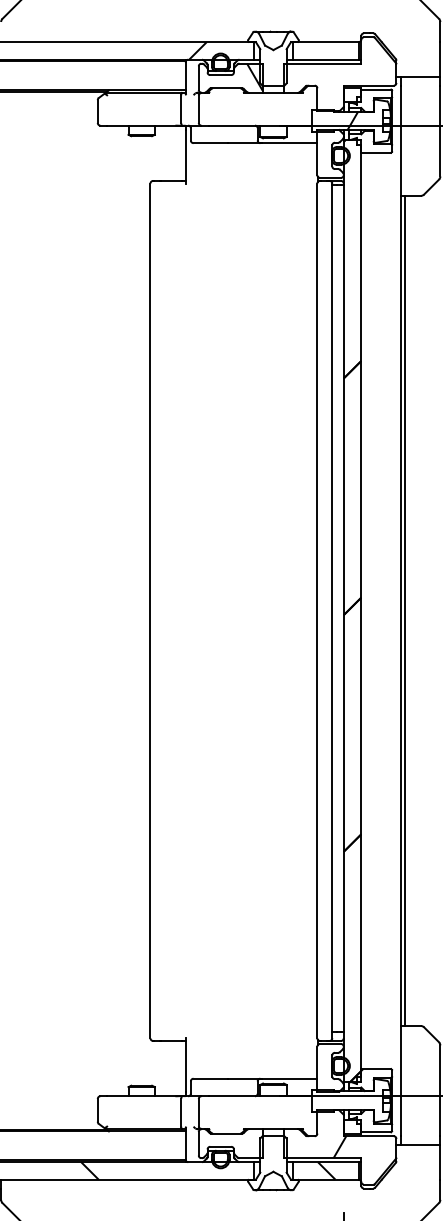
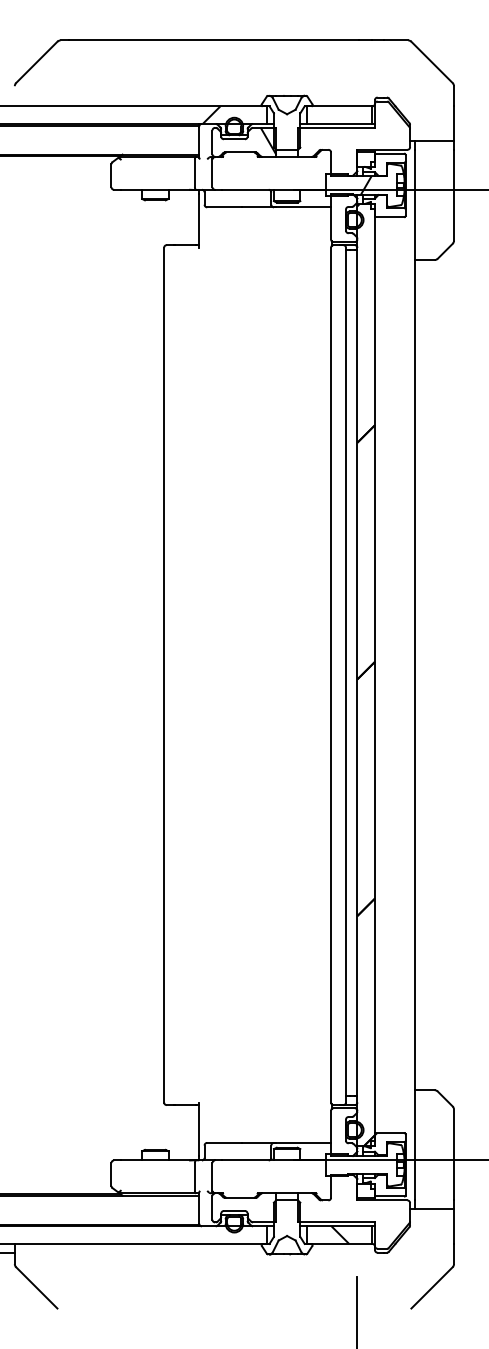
line: (404, 611) -> (418, 675), removed
hatch: (339, 1147) -> (353, 1211), removed
hatch: (89, 1170) -> (103, 1234), removed

